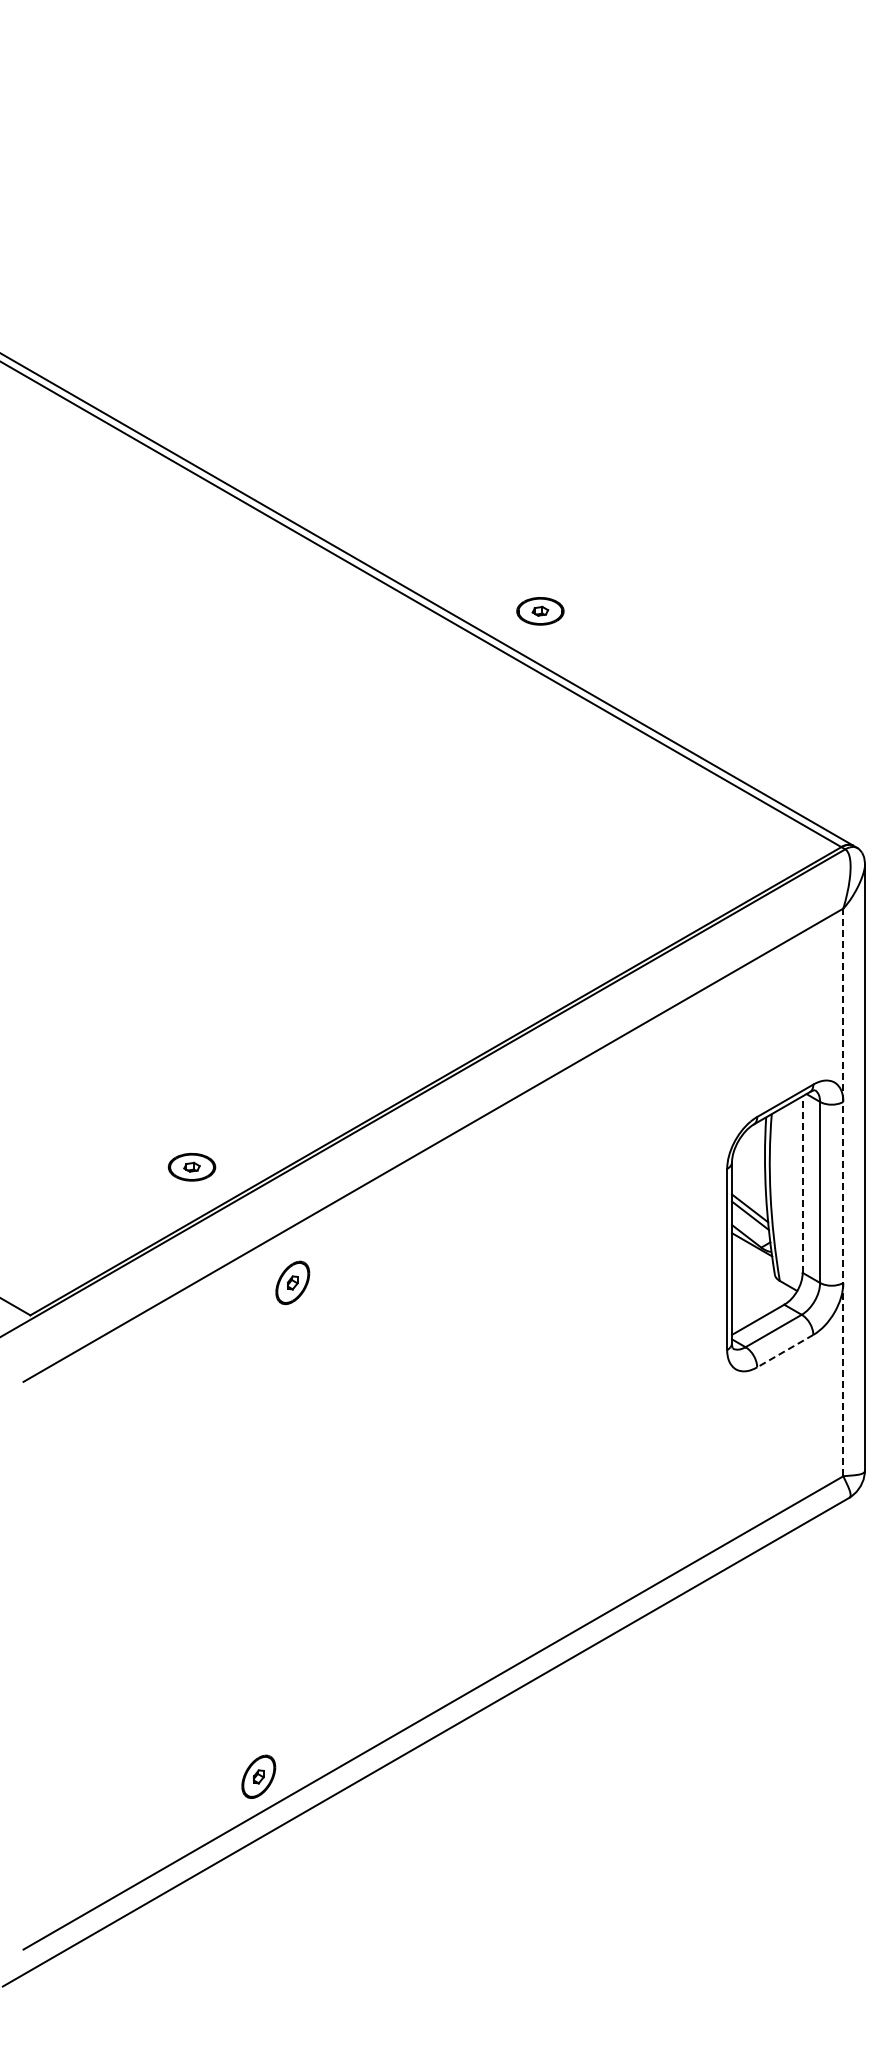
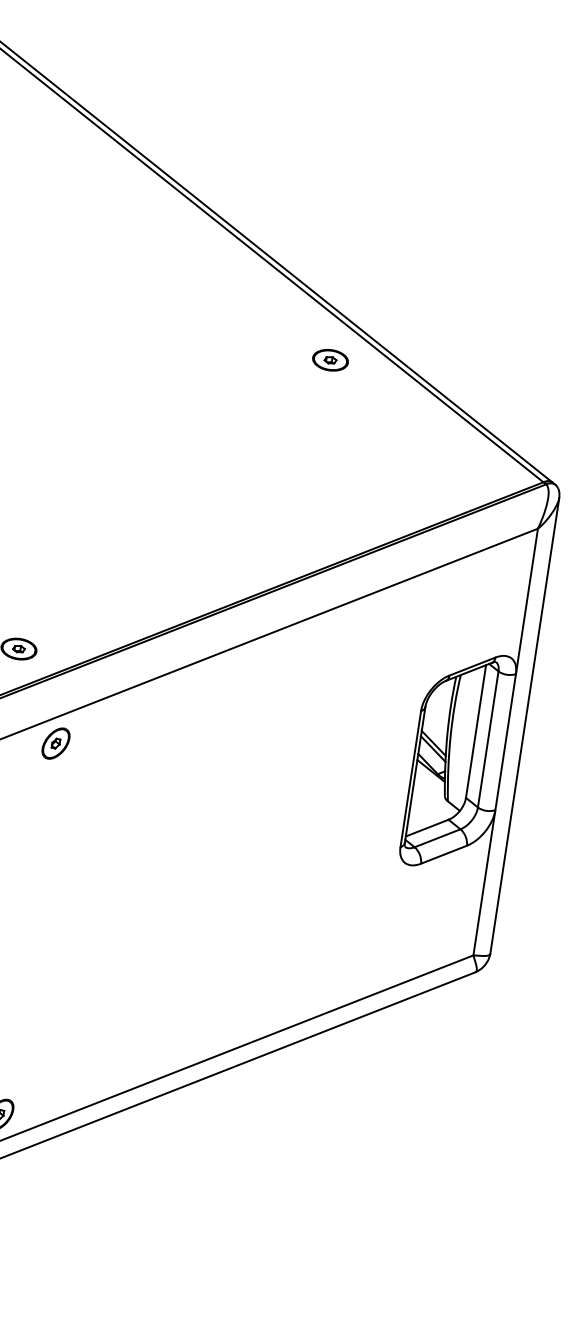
part: (540, 611) -> (330, 360), moved
line: (802, 1184) -> (475, 731), dashed -> solid
line: (843, 1192) -> (505, 742), dashed -> solid
part: (292, 1282) -> (55, 743), moved
line: (784, 1351) -> (443, 854), dashed -> solid

